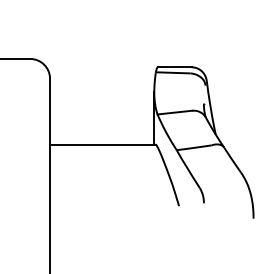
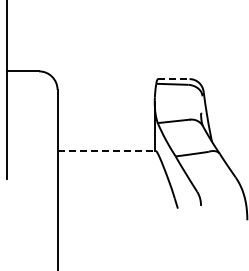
line: (174, 67) -> (173, 79), solid -> dashed
line: (103, 144) -> (107, 151), solid -> dashed

